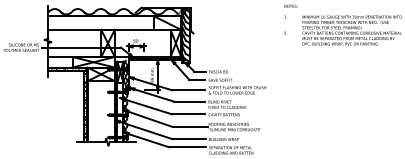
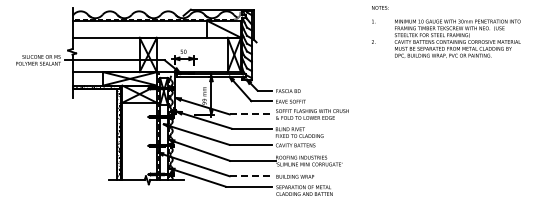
line: (189, 90) -> (251, 114), solid -> dashed
line: (189, 139) -> (251, 176), solid -> dashed

